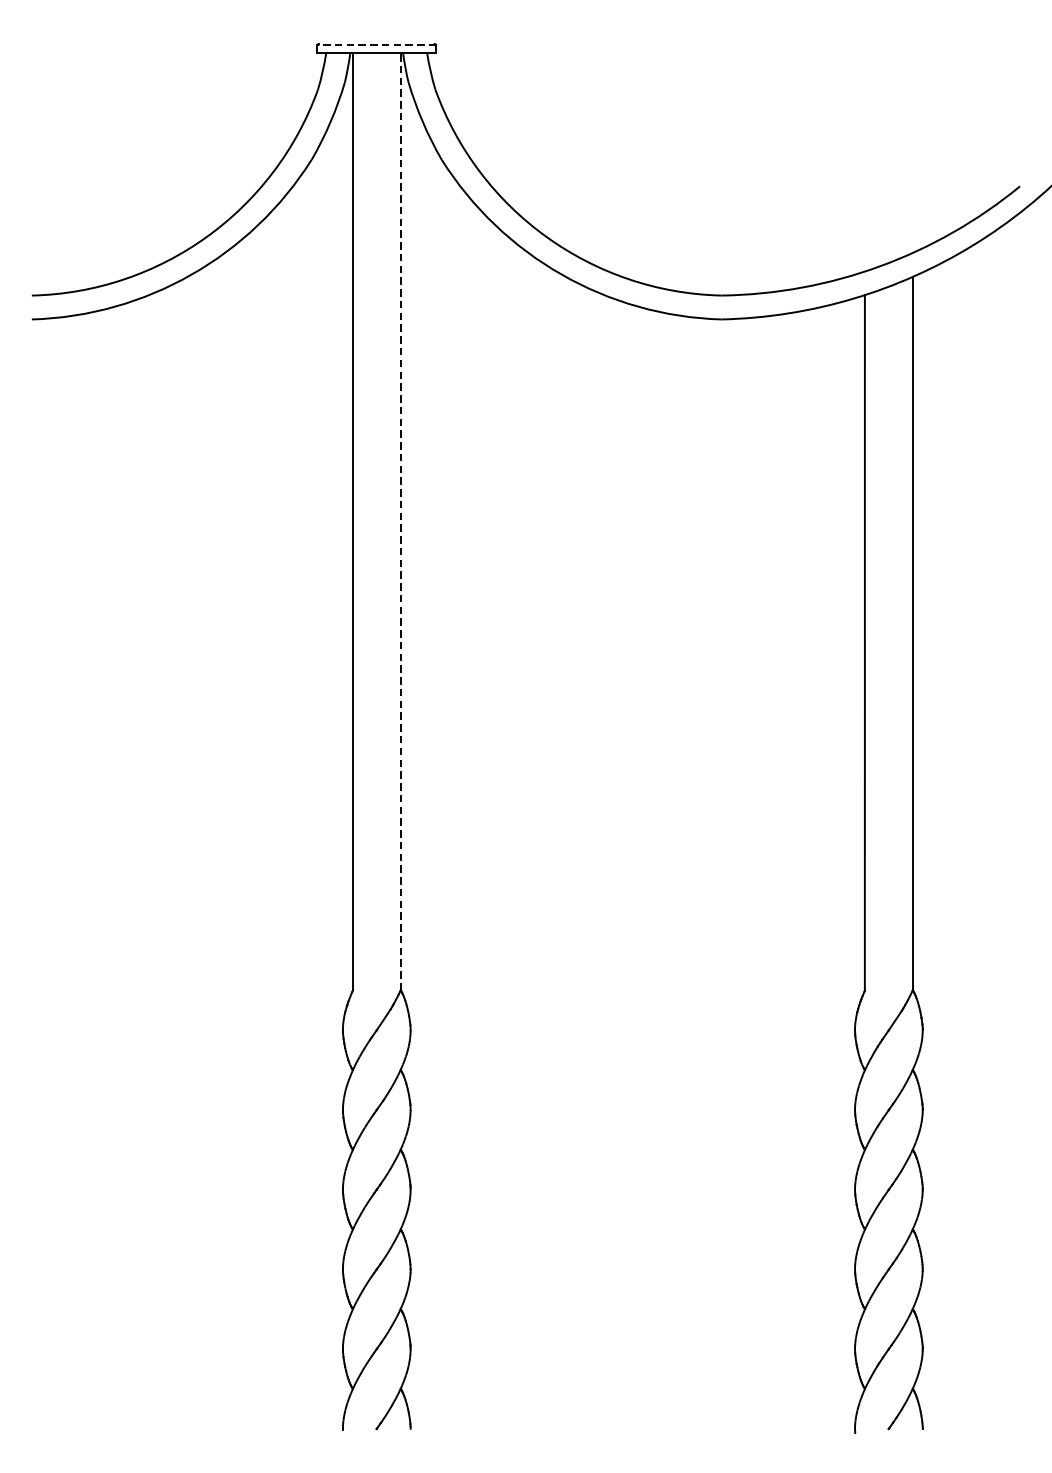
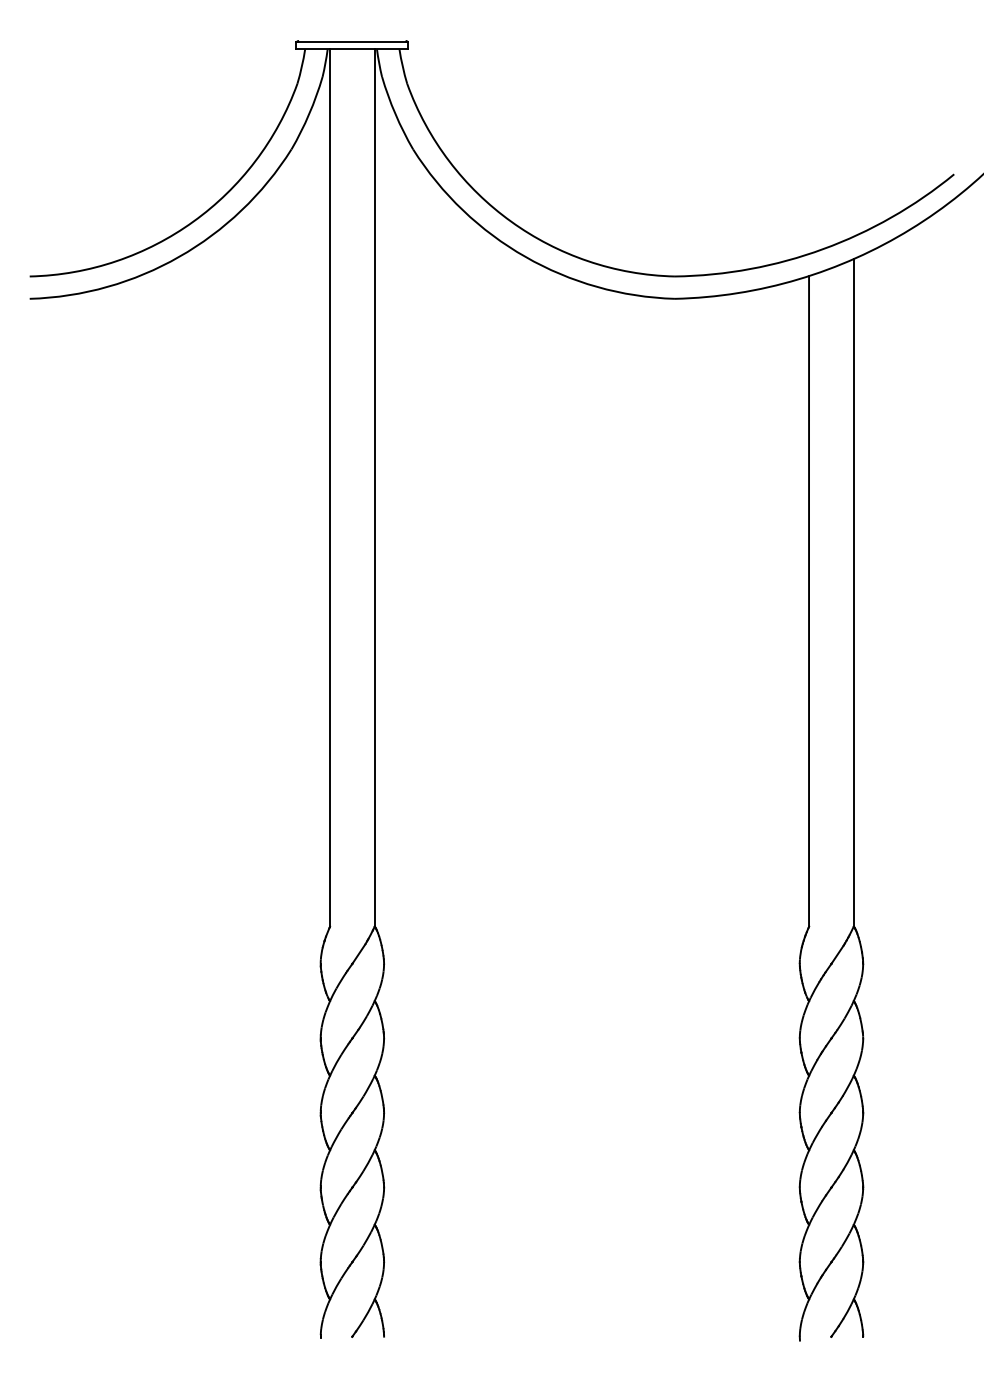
line: (376, 44) -> (352, 41), dashed -> solid
line: (400, 521) -> (374, 487), dashed -> solid

